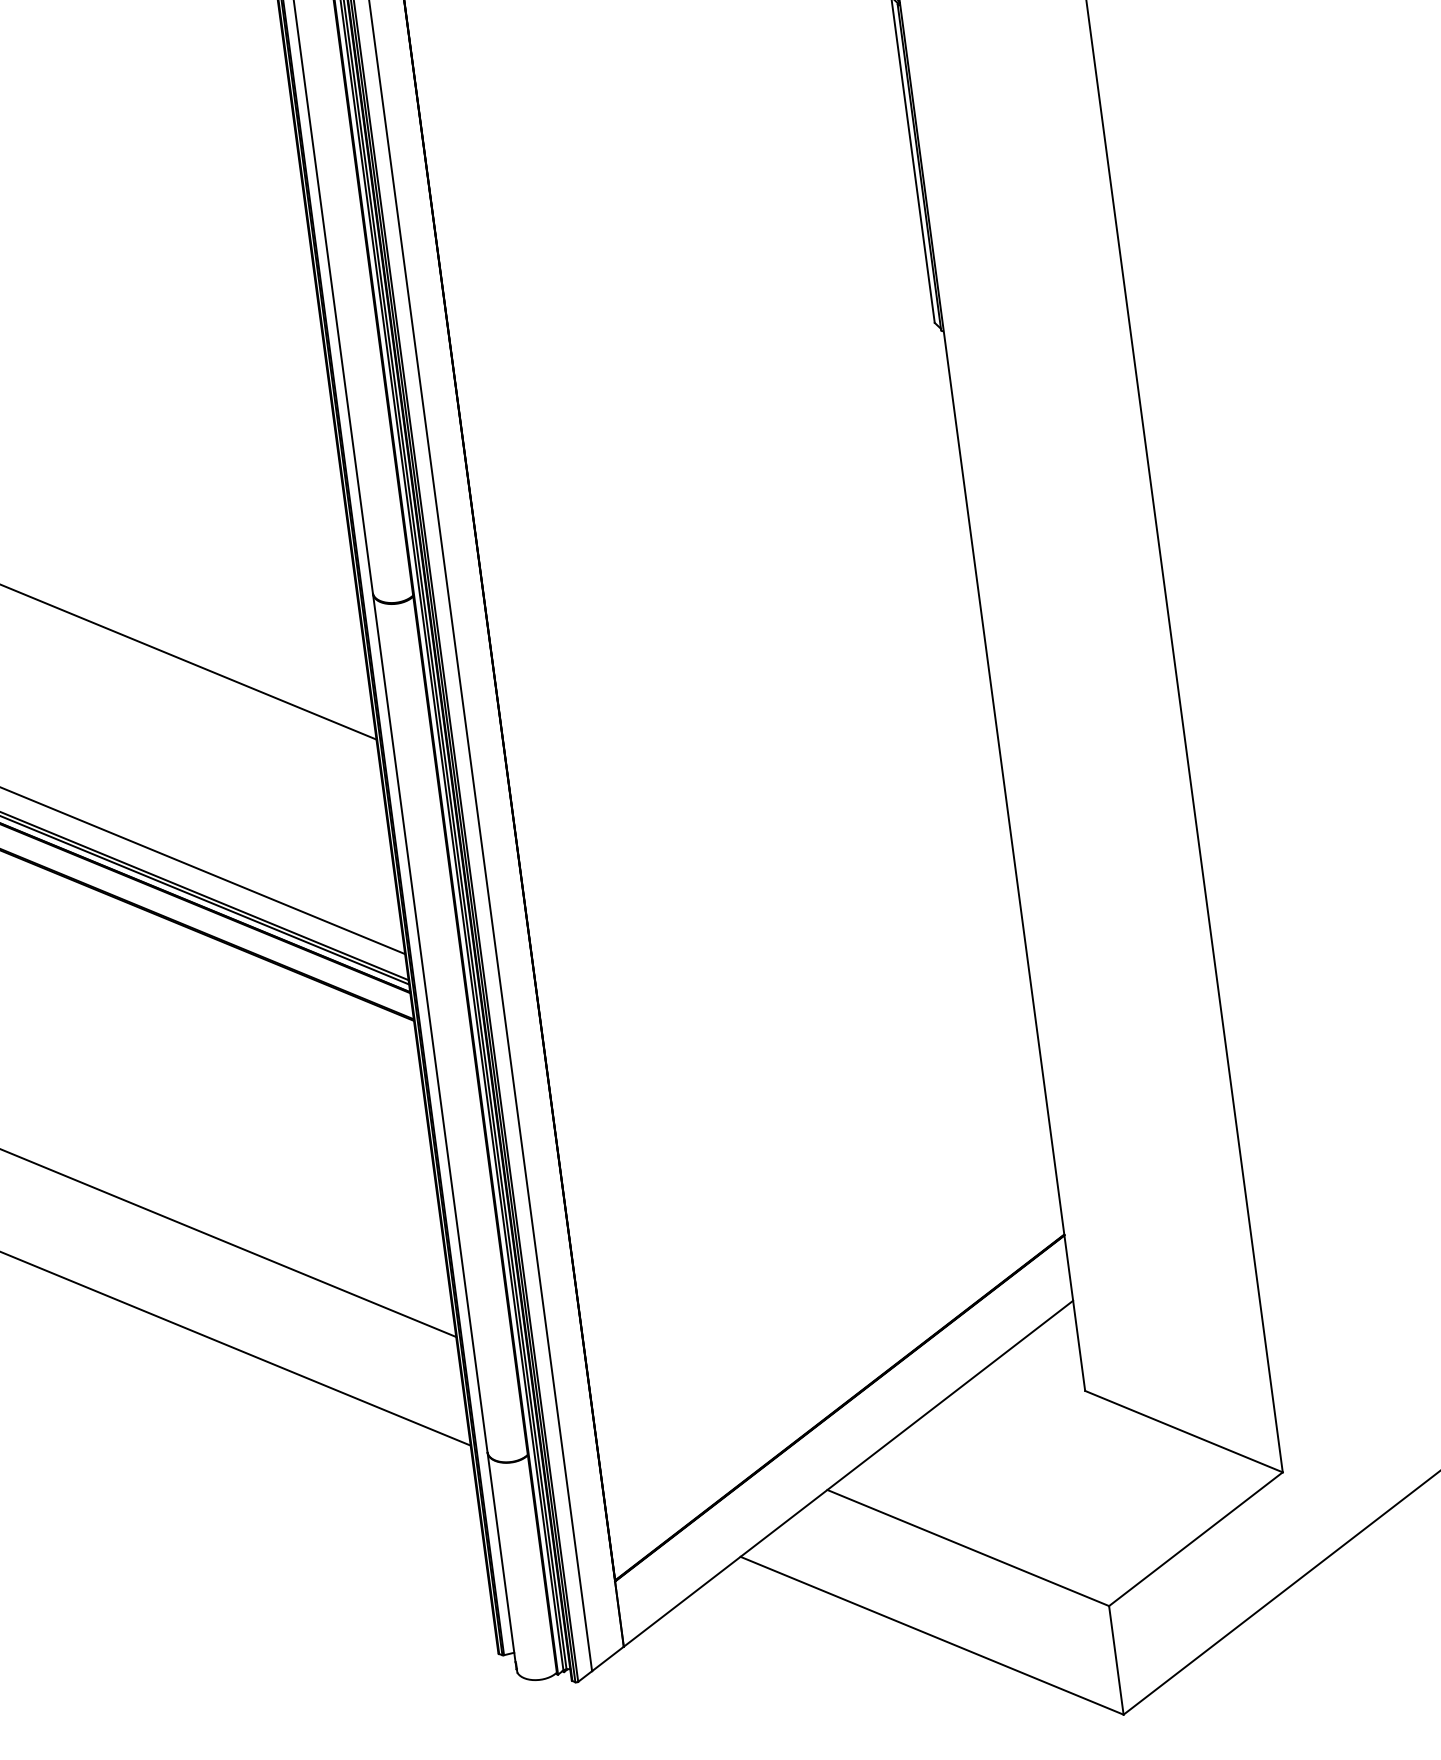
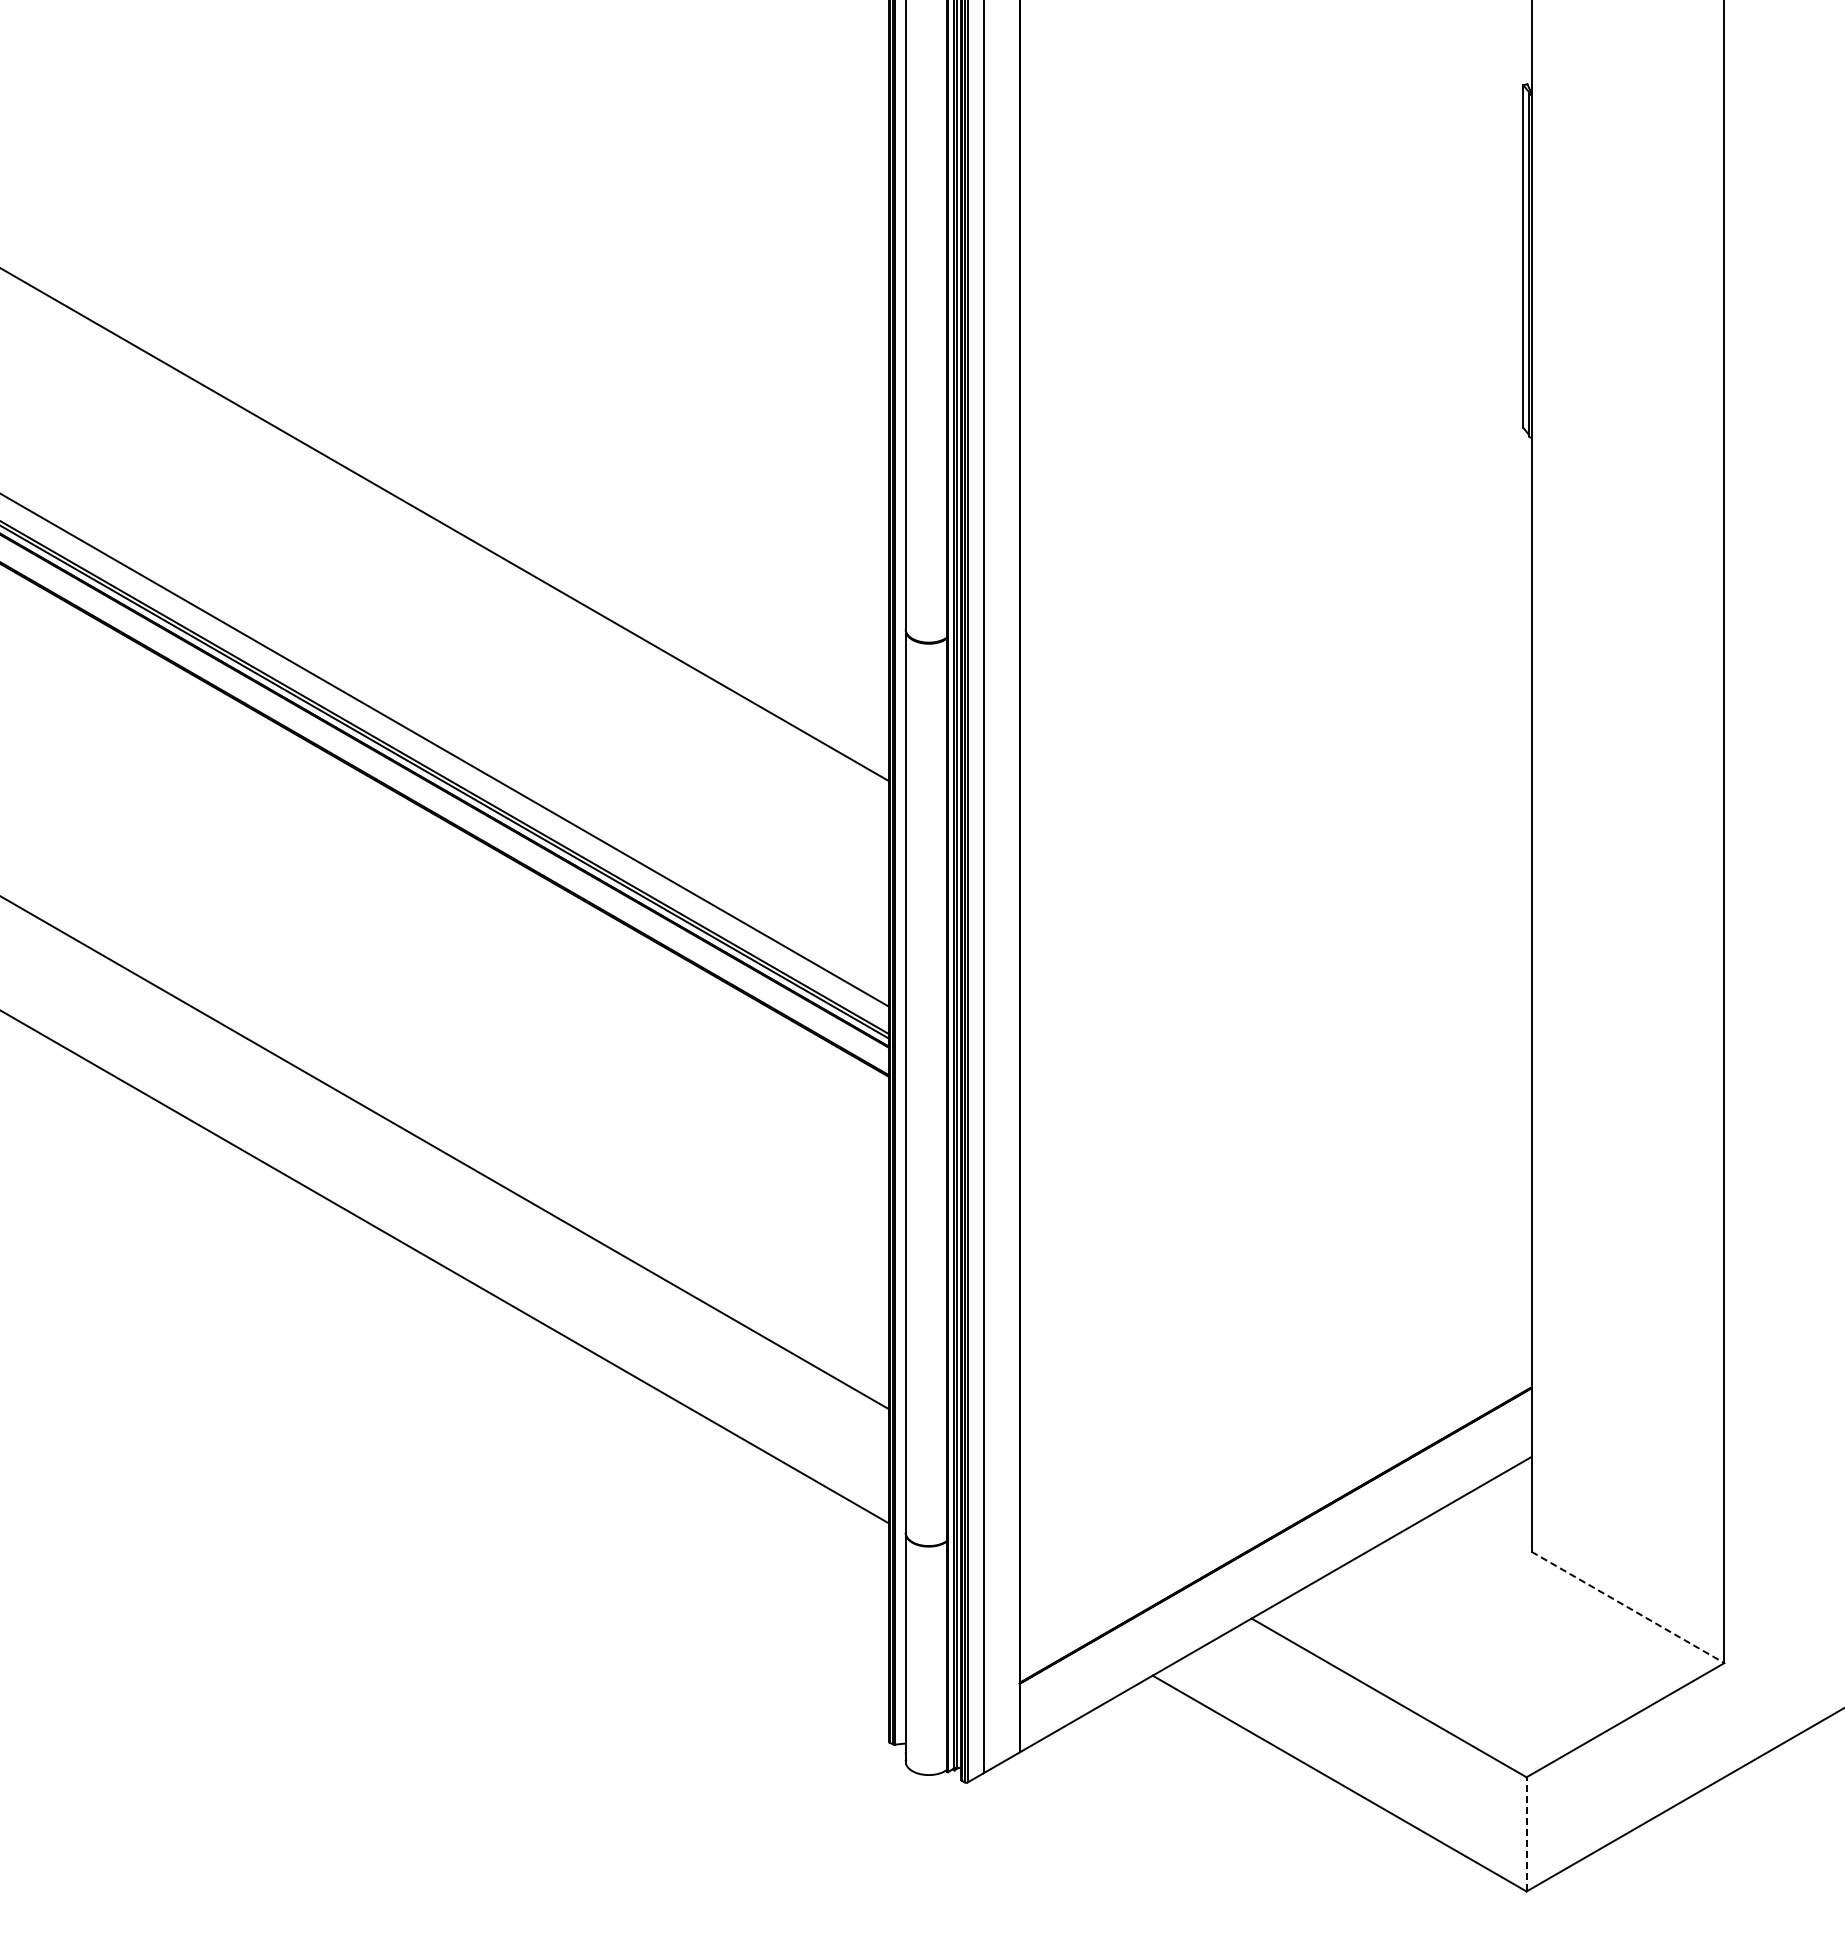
line: (1184, 1431) -> (1628, 1607), solid -> dashed
line: (1116, 1659) -> (1526, 1833), solid -> dashed

